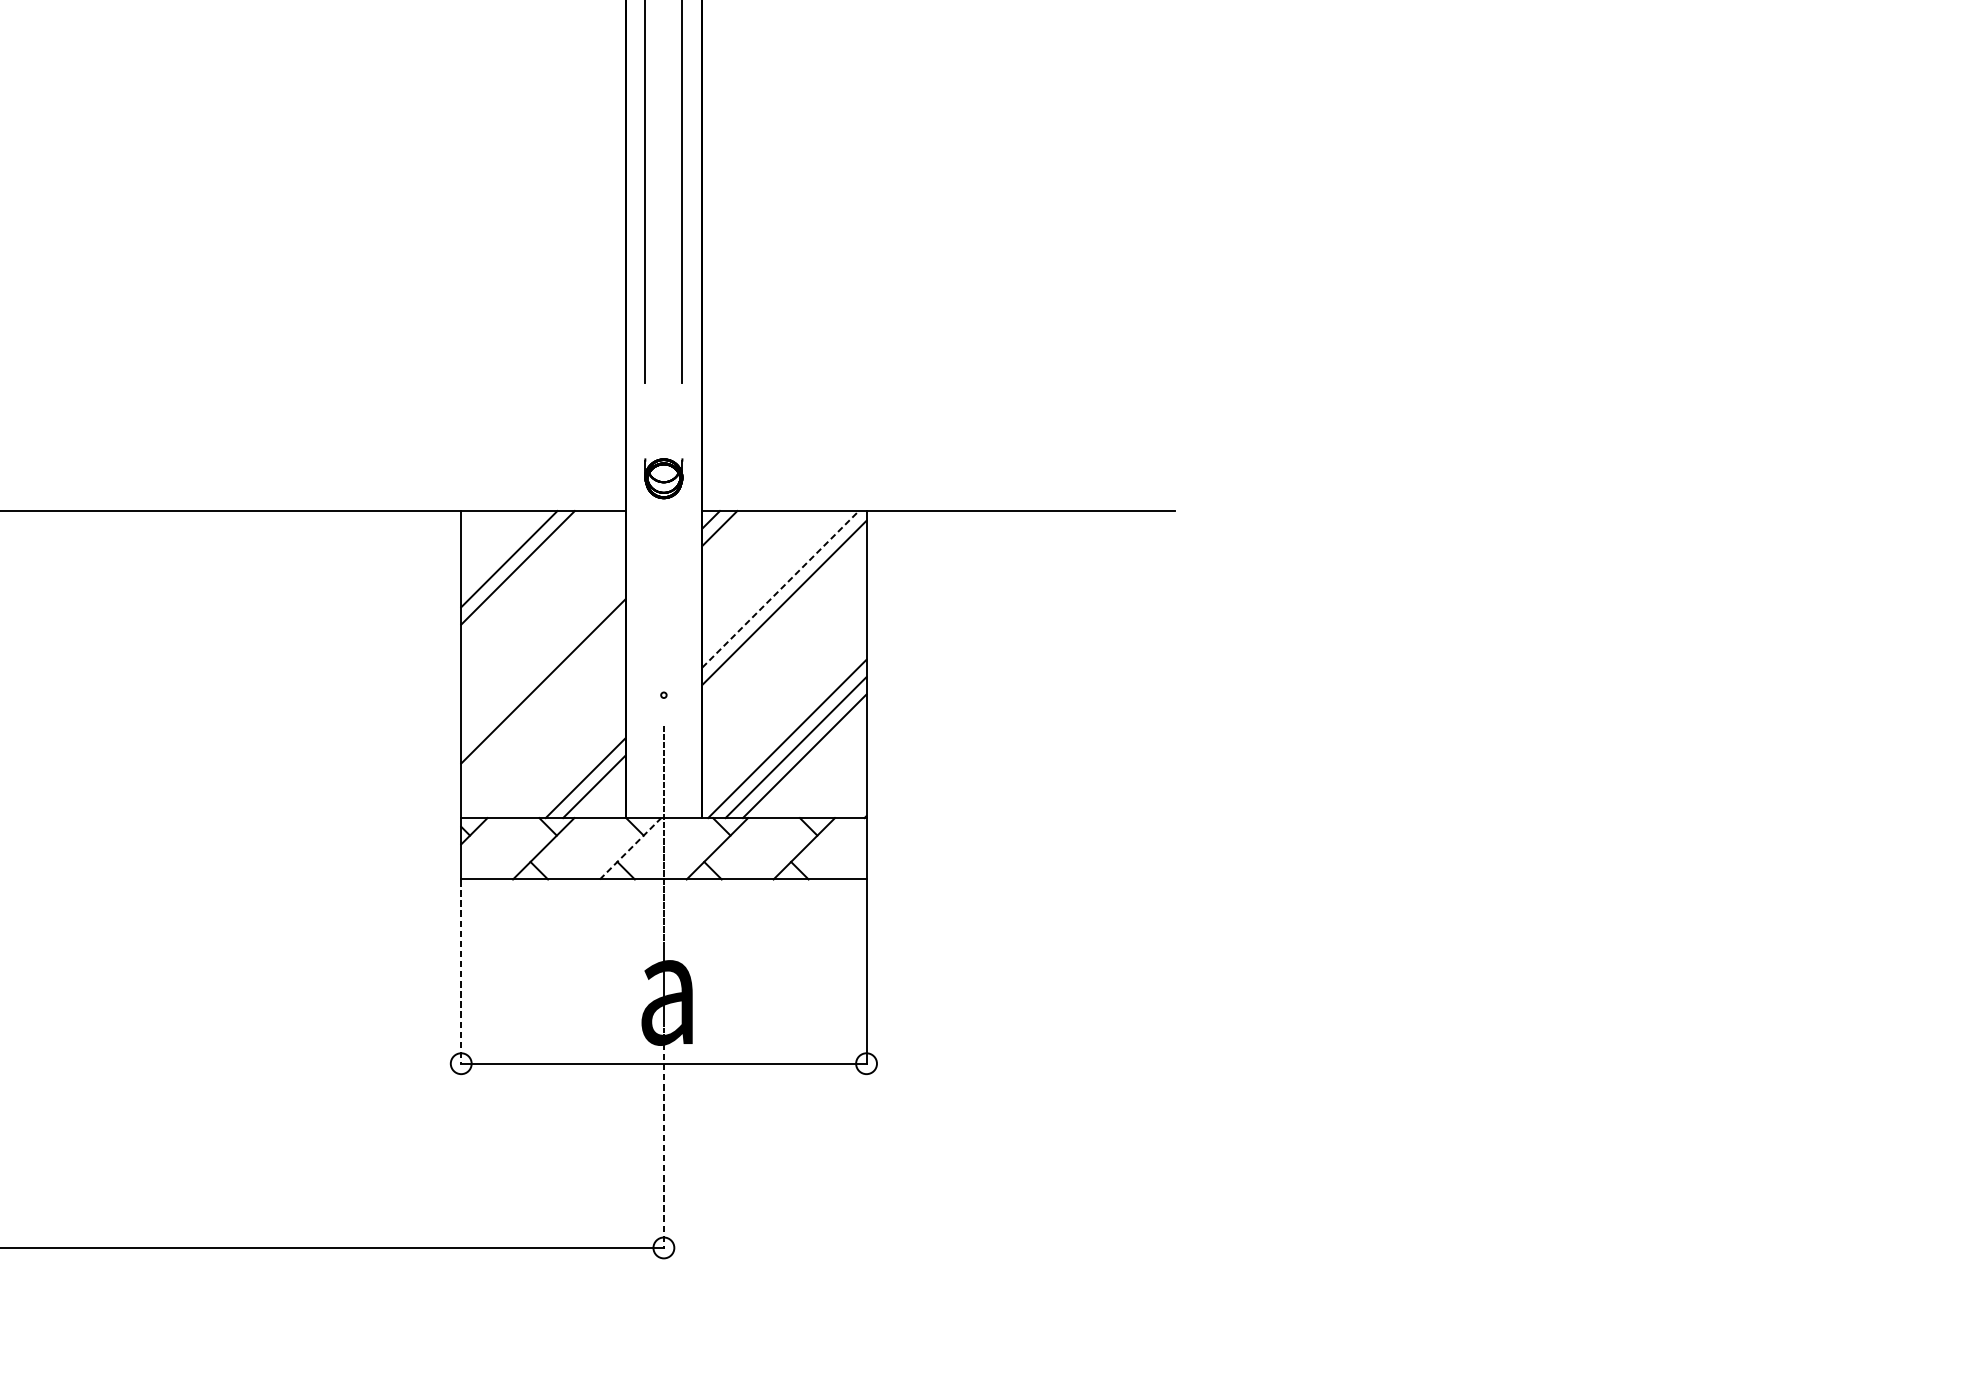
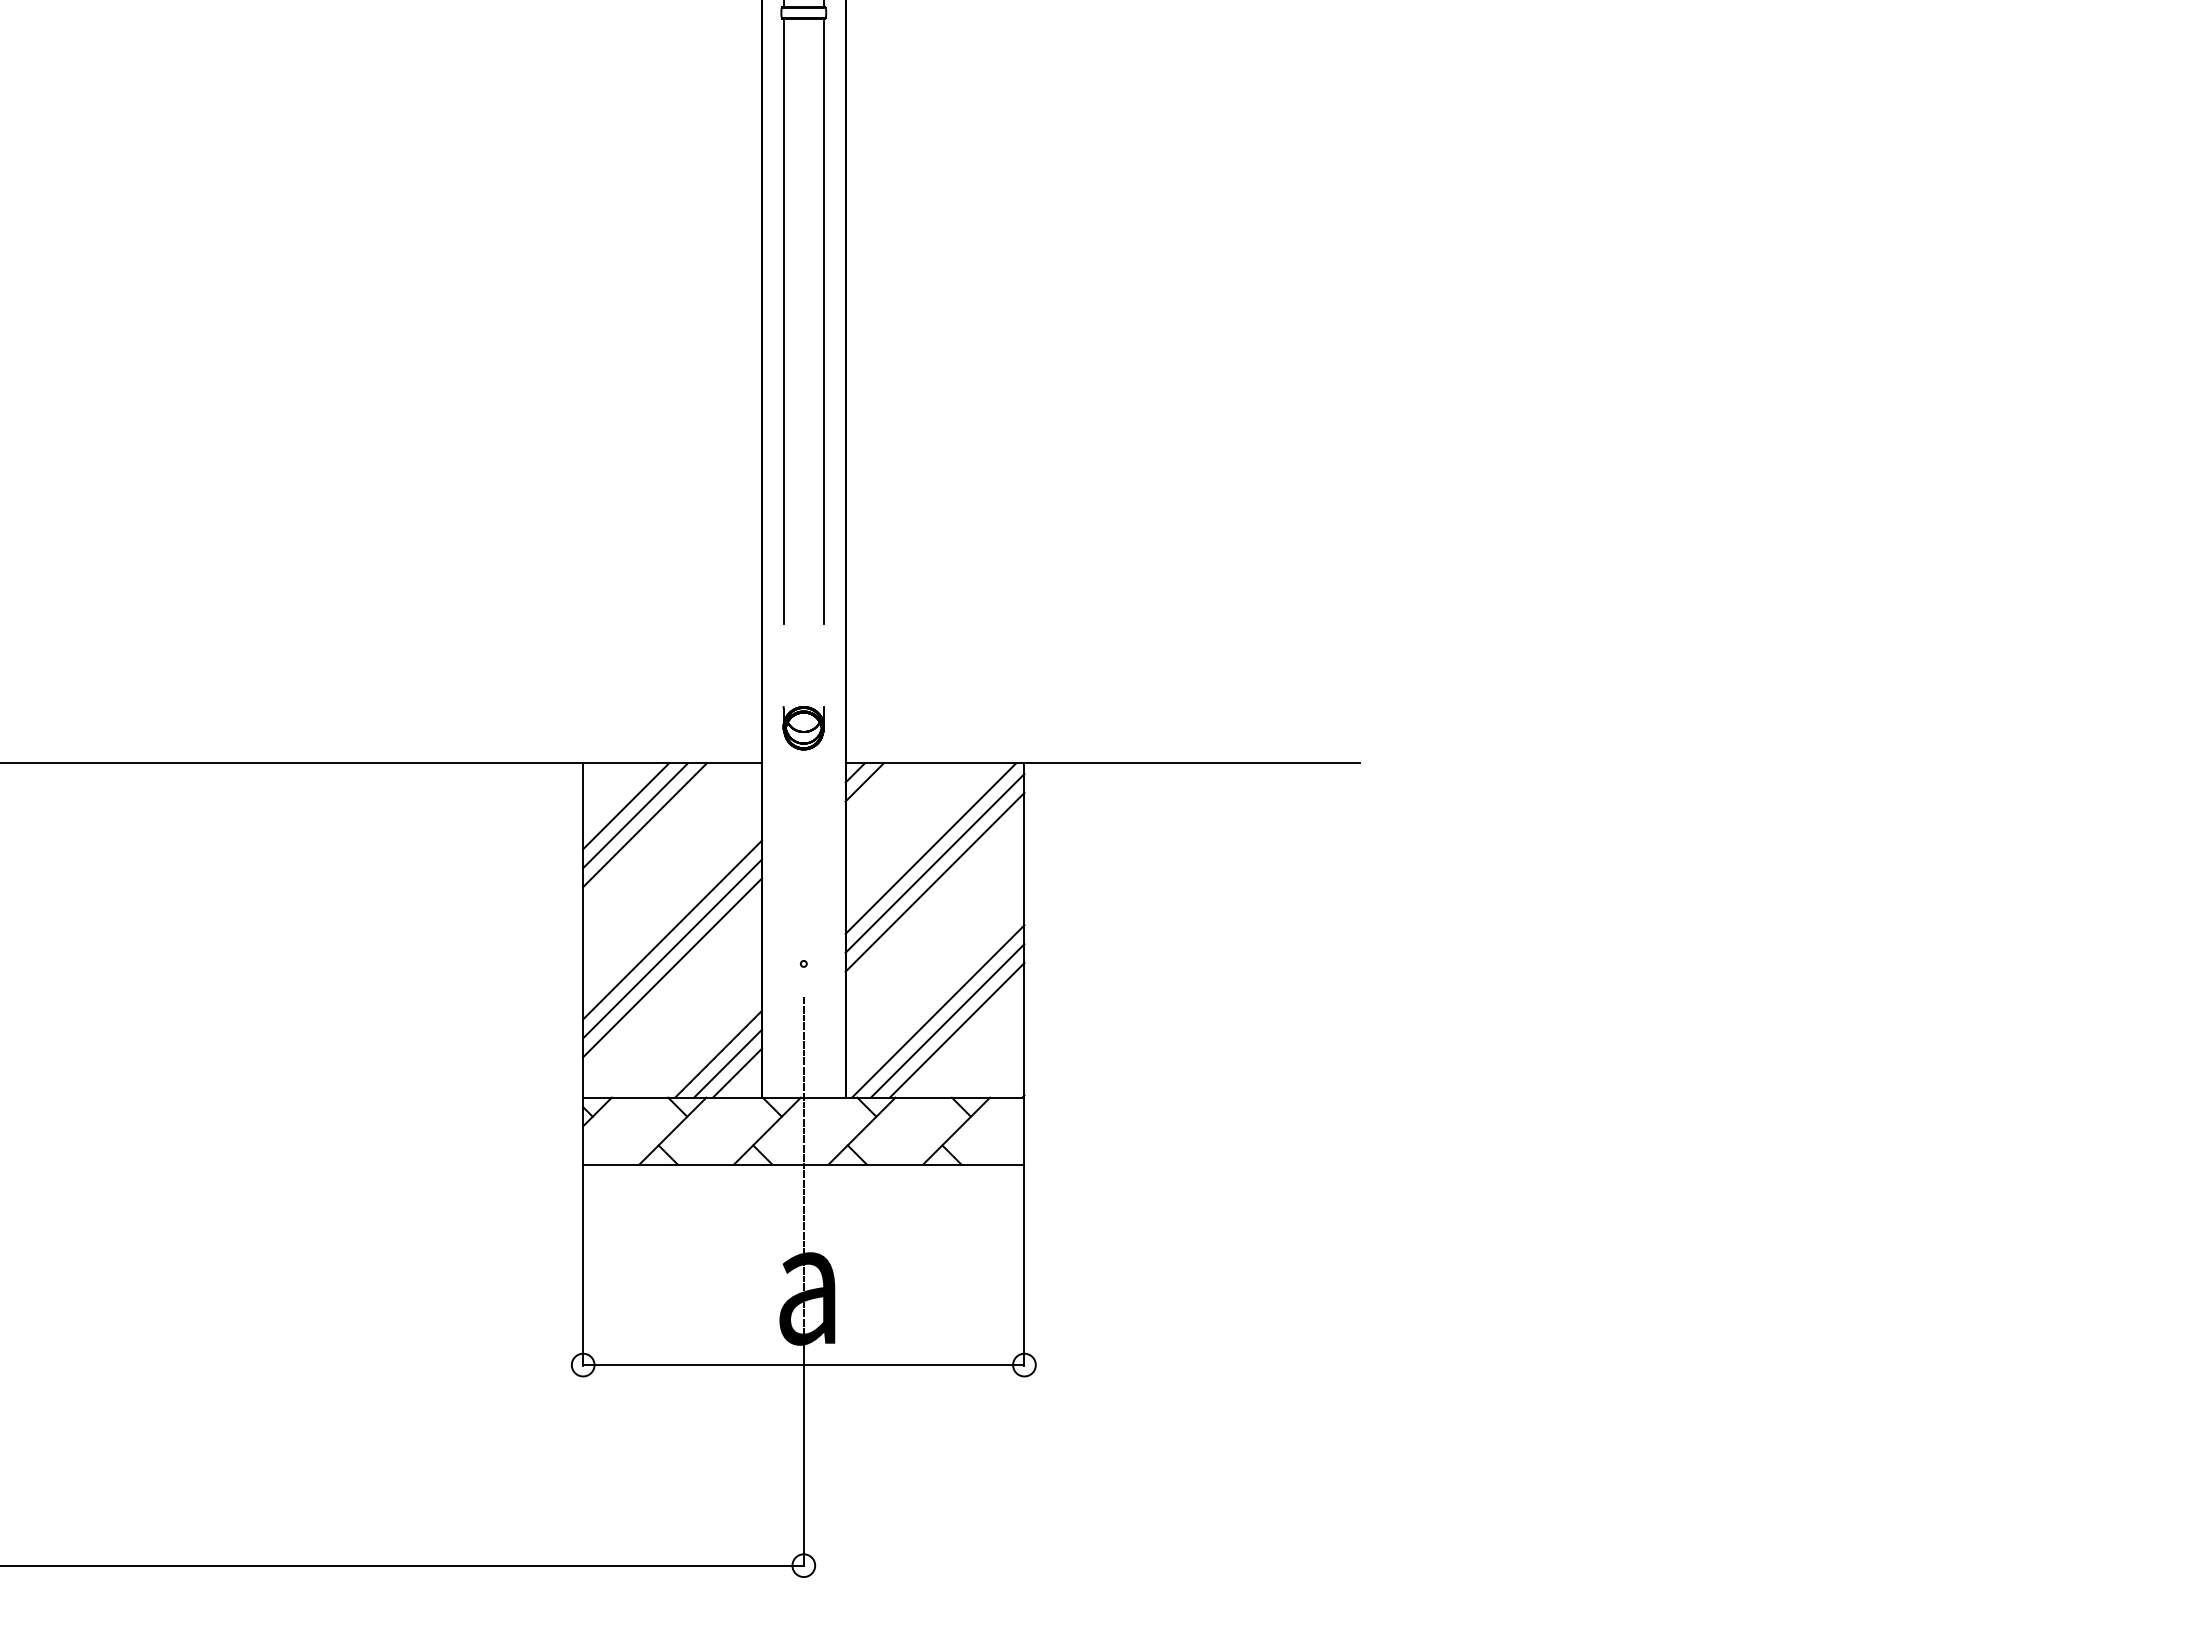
line: (501, 550) -> (626, 806), added
line: (780, 589) -> (930, 848), dashed -> solid
line: (783, 619) -> (934, 881), added
line: (543, 663) -> (672, 929), added
line: (543, 698) -> (672, 967), added
line: (602, 794) -> (737, 1072), added
line: (630, 848) -> (767, 1130), dashed -> solid
line: (461, 972) -> (583, 1265), dashed -> solid
line: (663, 1141) -> (803, 1449), dashed -> solid

